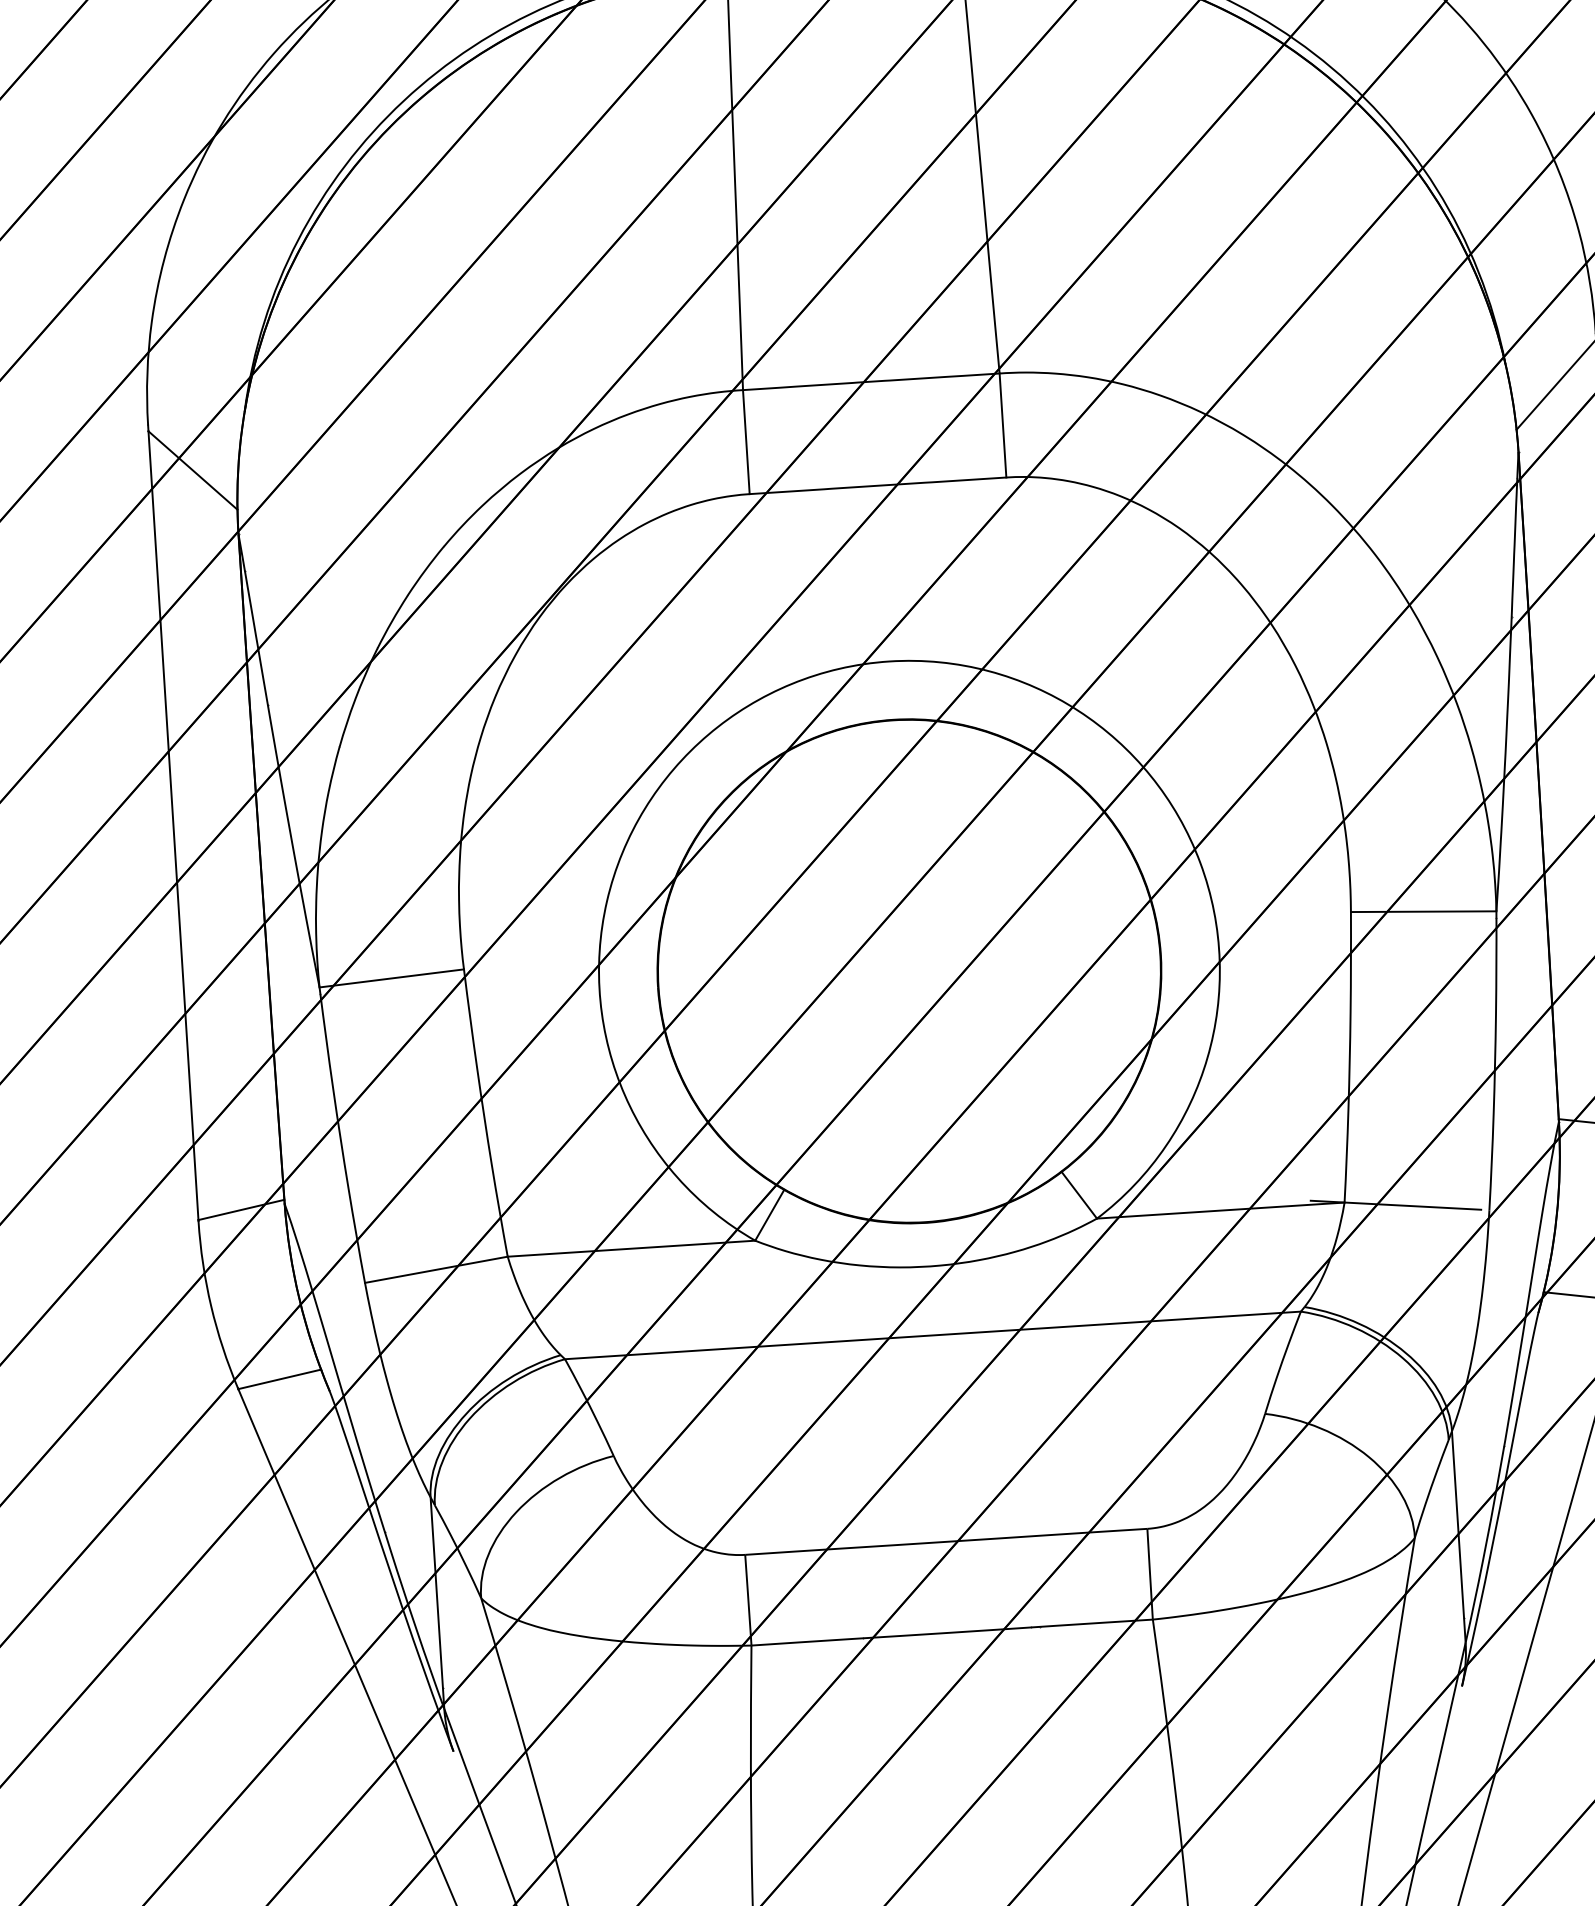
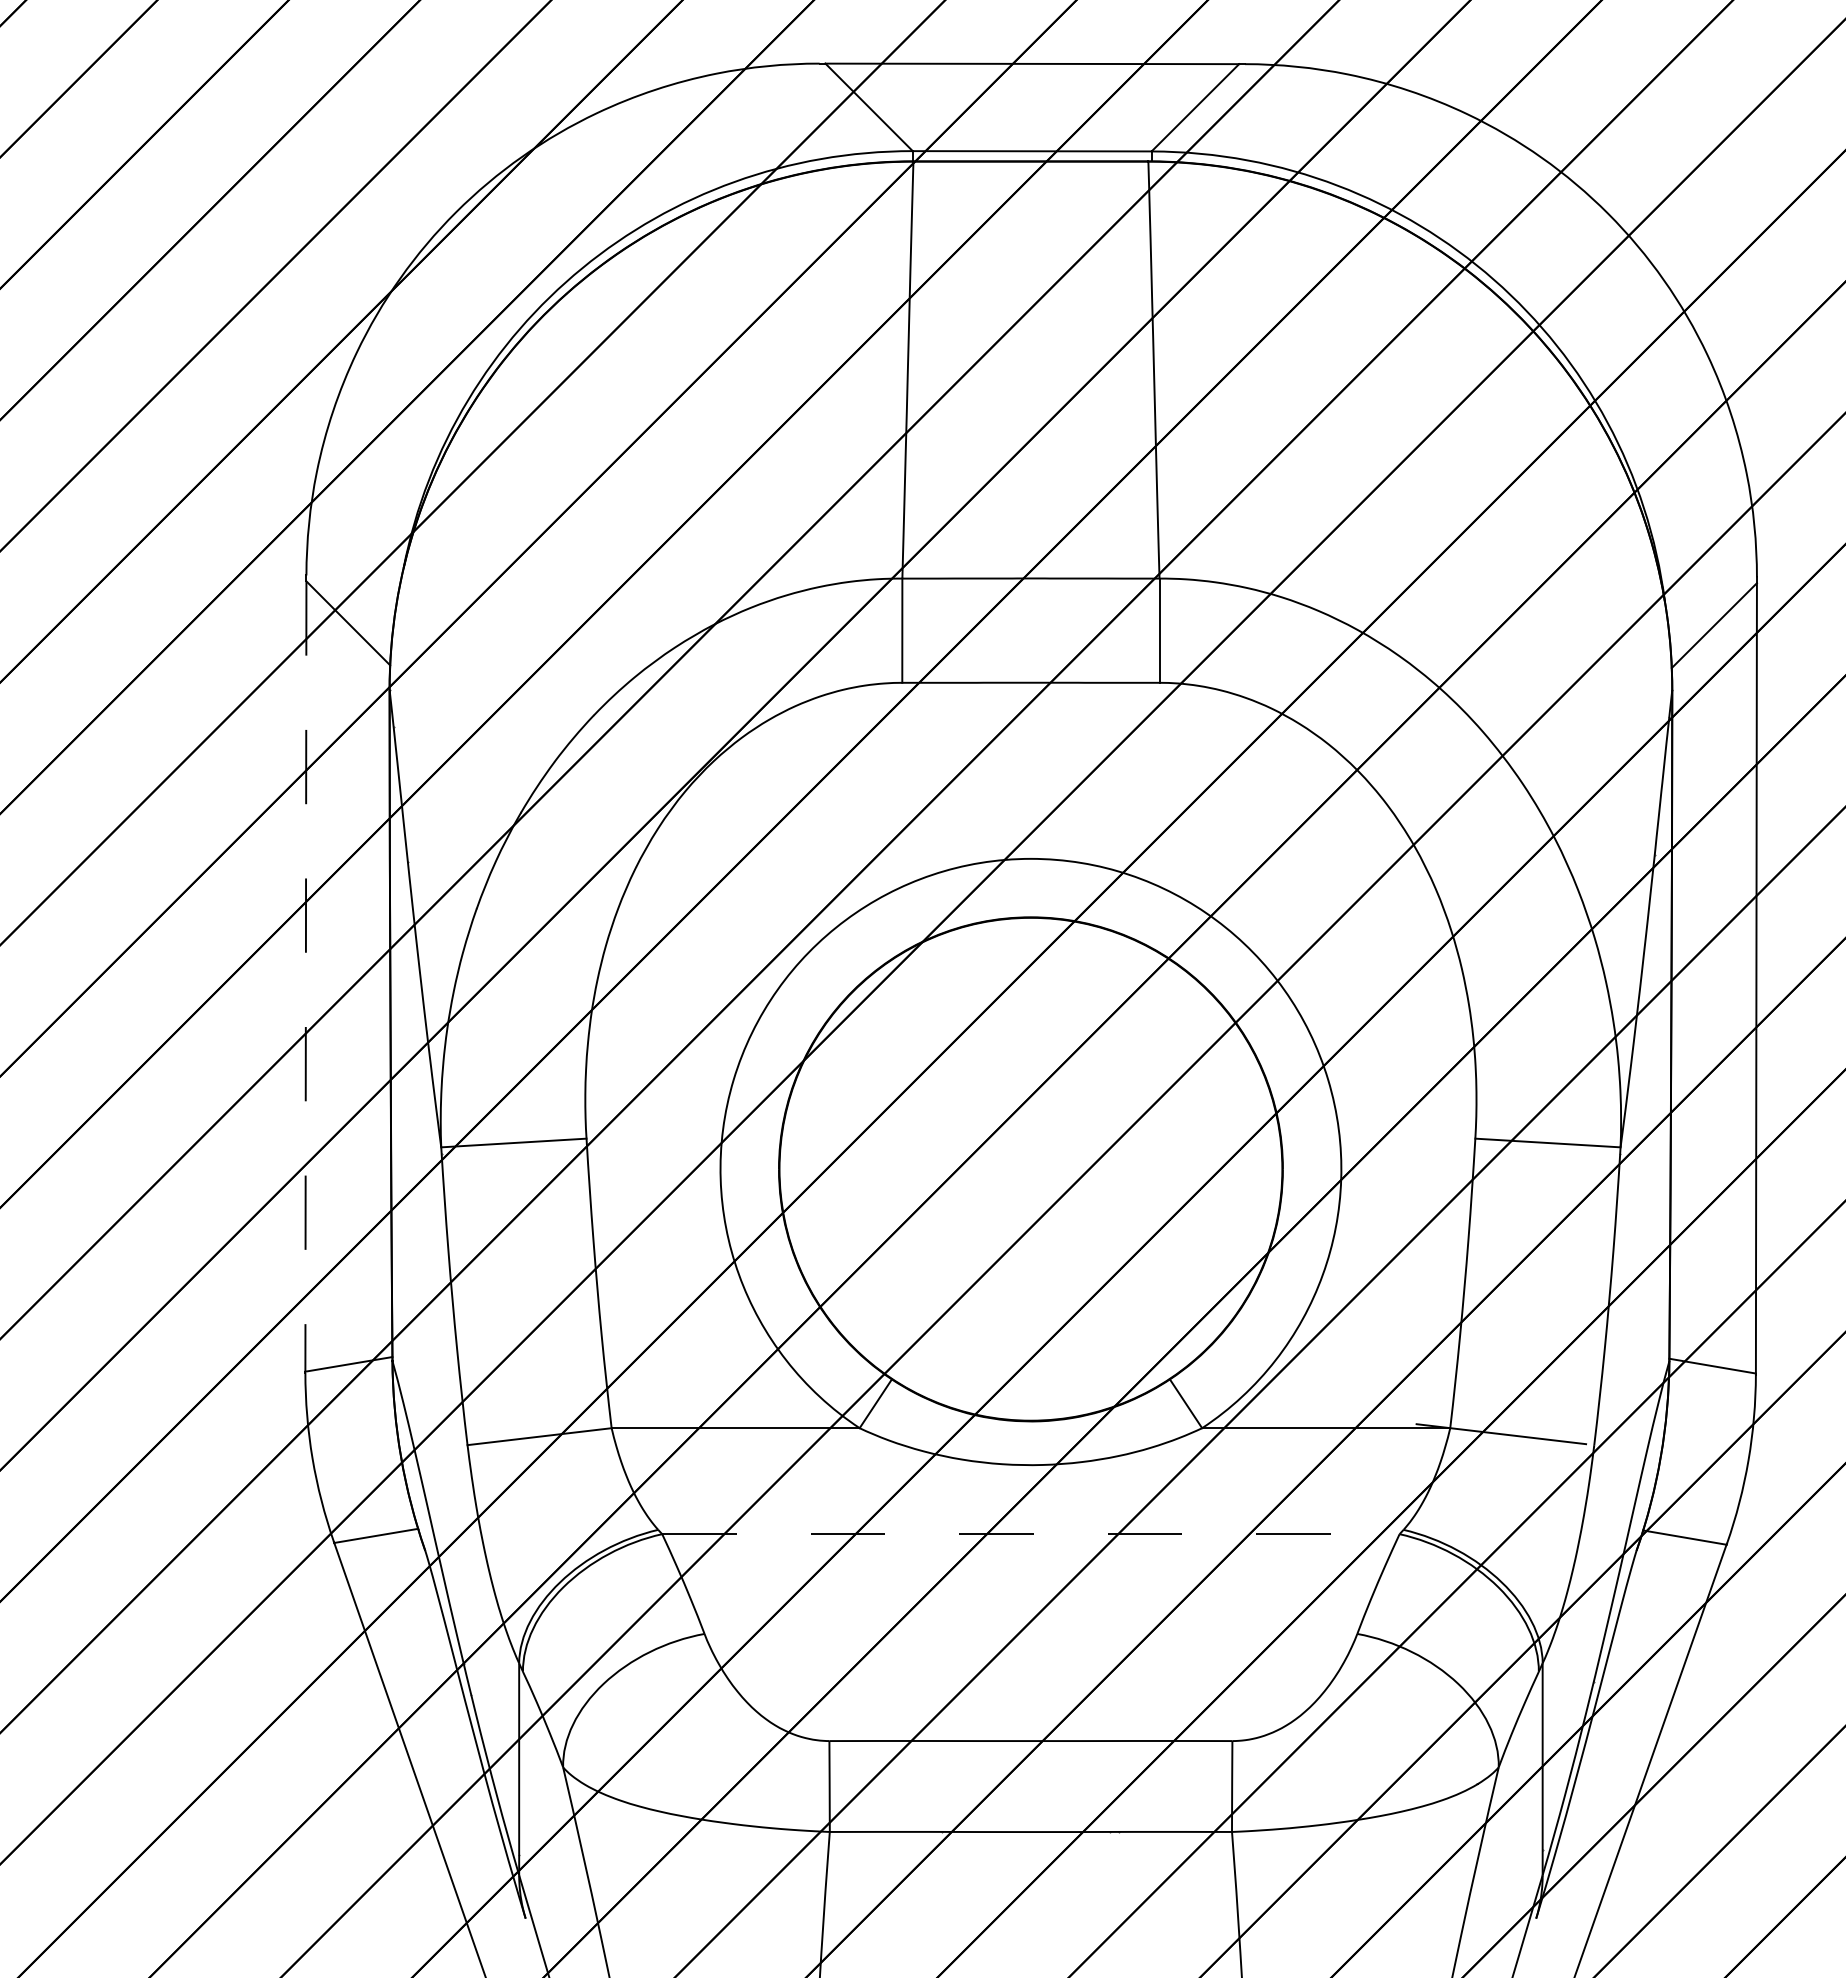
line: (173, 826) -> (305, 977), solid -> dashed
line: (932, 1335) -> (1030, 1534), solid -> dashed

